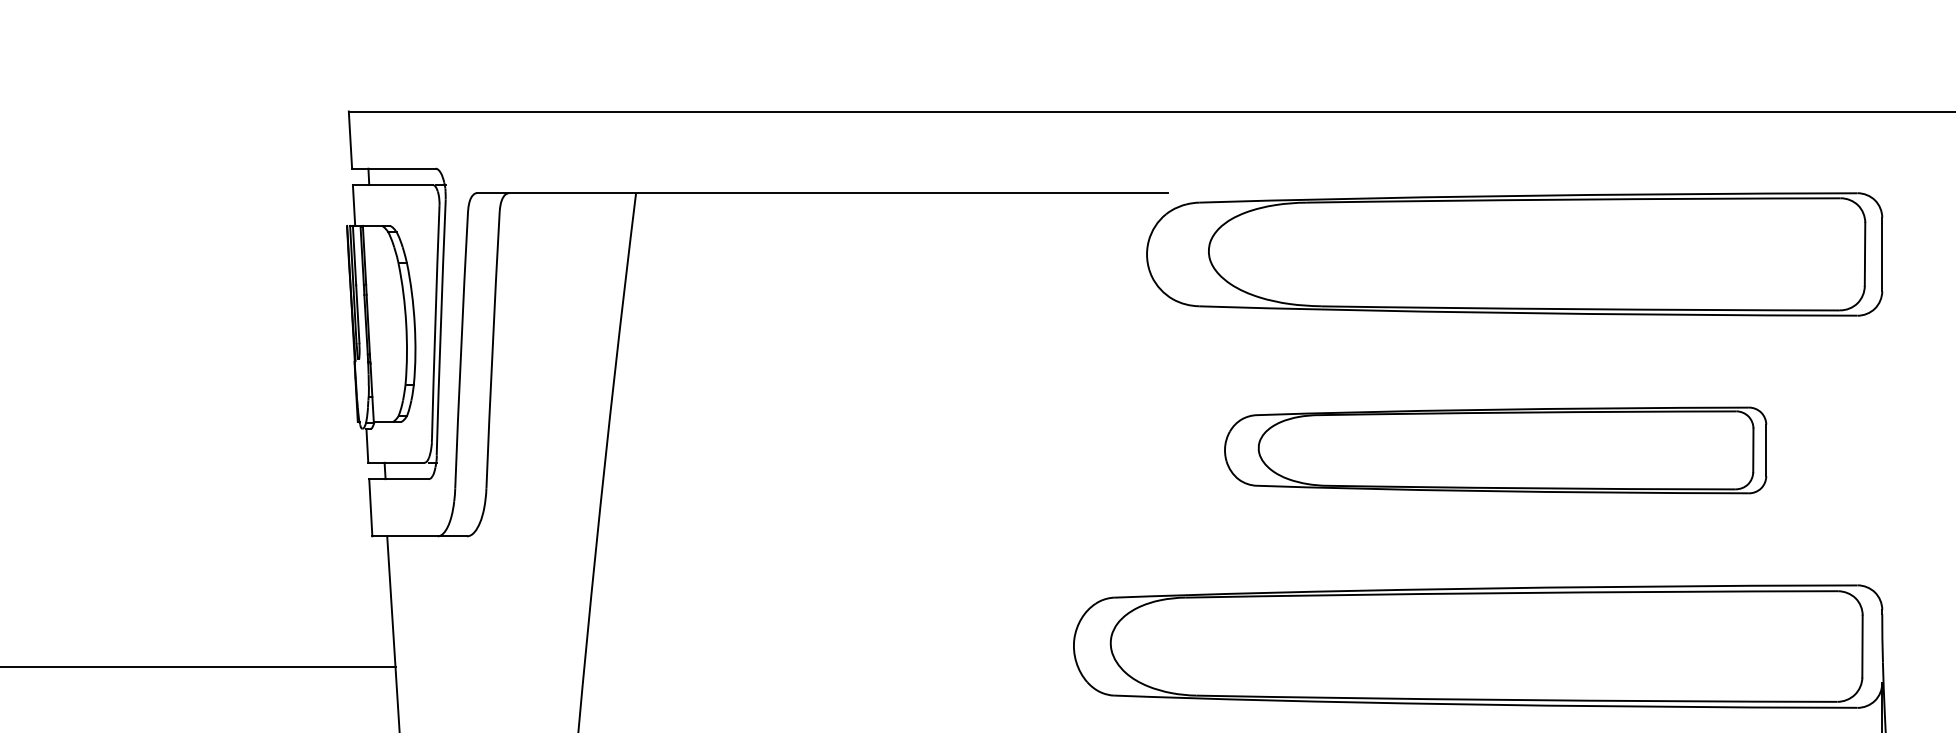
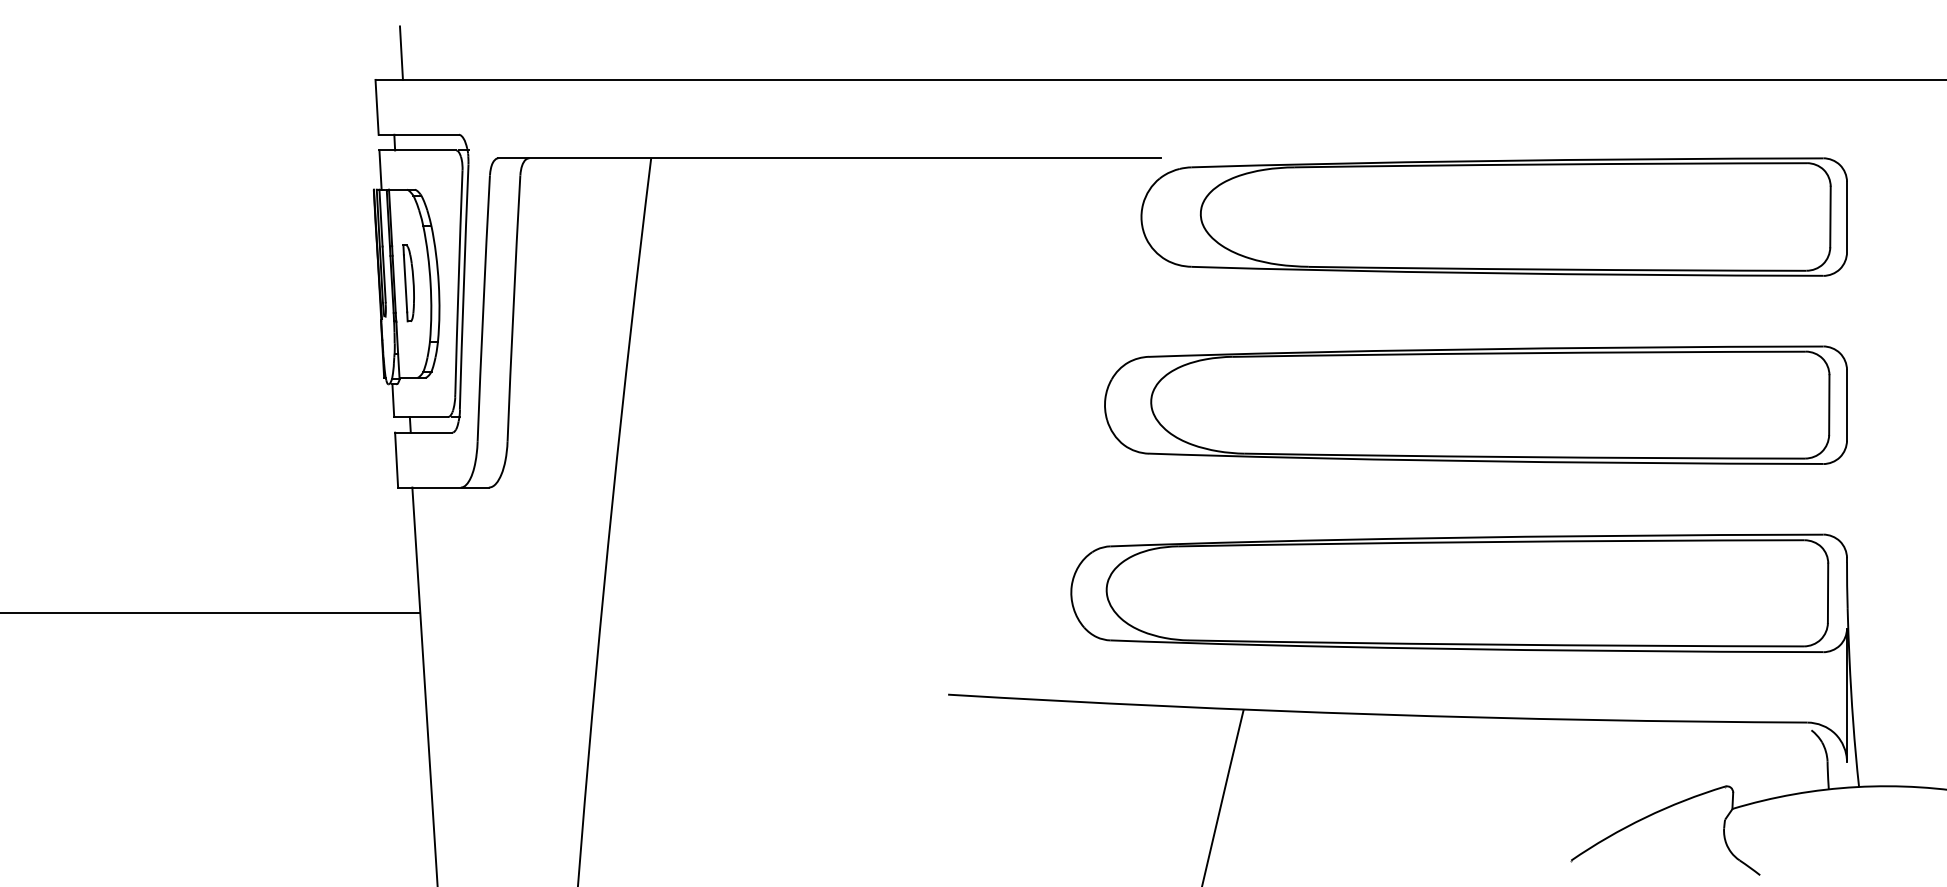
line: (374, 82) -> (400, 52), added
part: (383, 323) -> (408, 283), added
part: (1495, 449) -> (1475, 404), size x1.43

